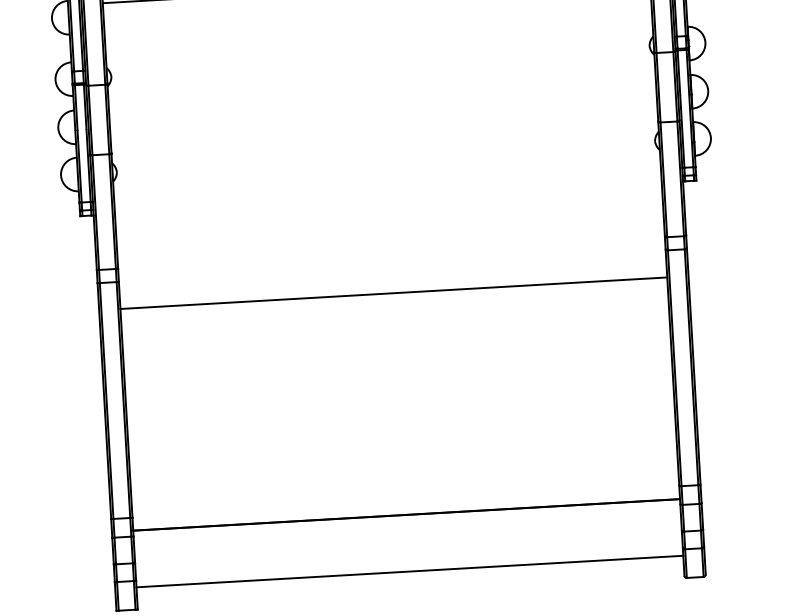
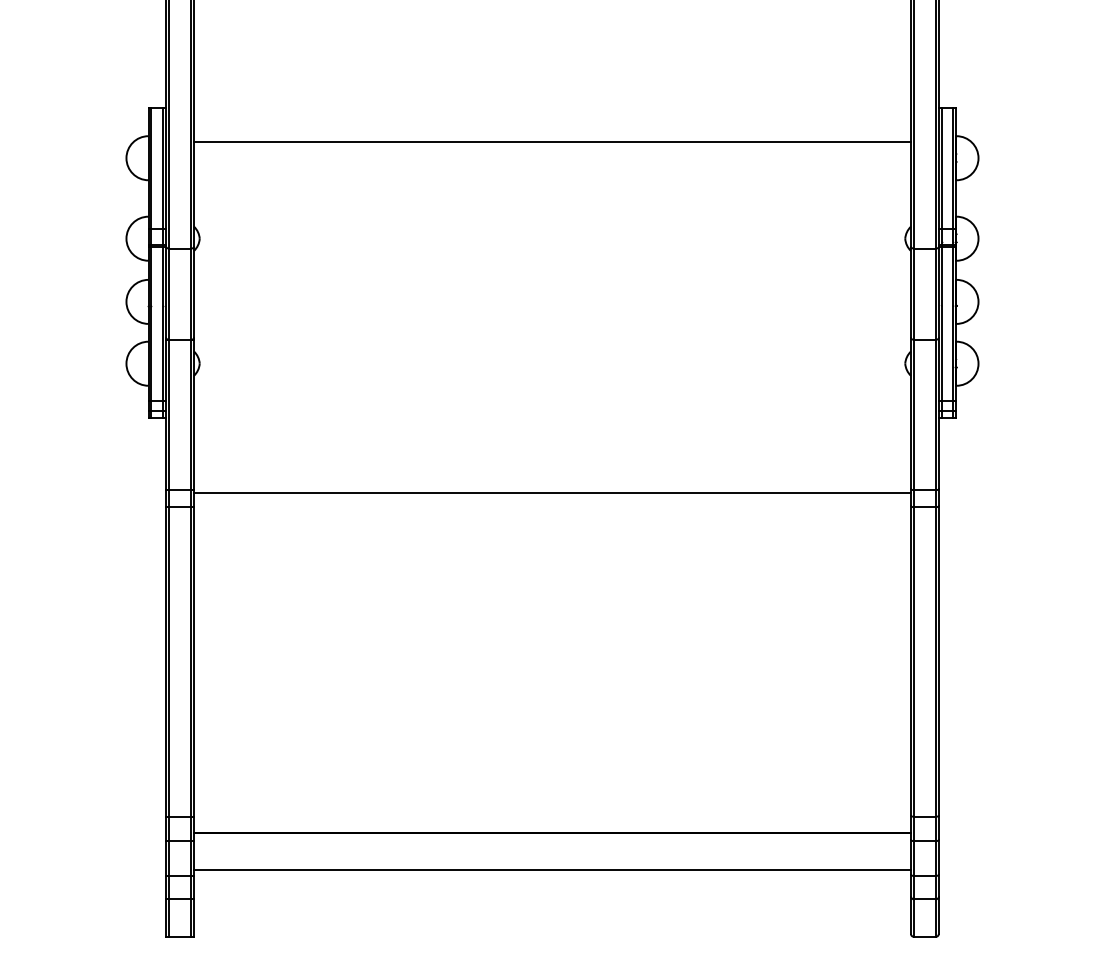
line: (393, 293) -> (552, 492), moved
line: (409, 571) -> (552, 869), moved

